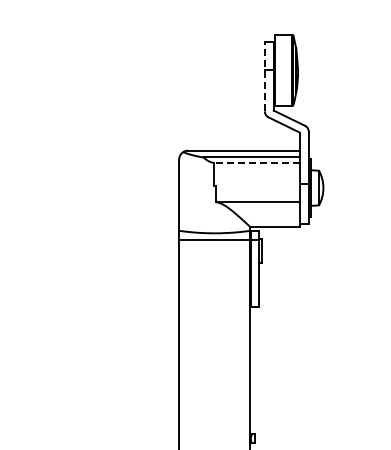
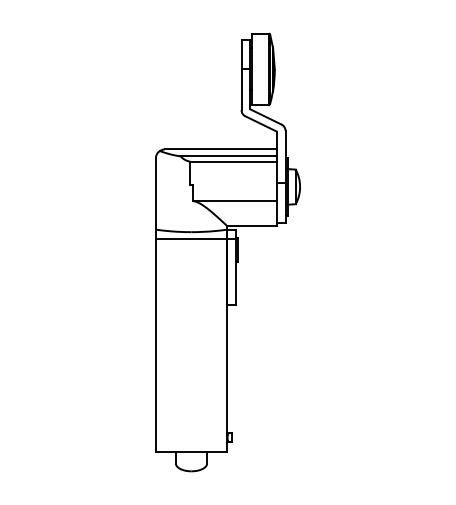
line: (264, 76) -> (241, 75), dashed -> solid
line: (256, 162) -> (233, 161), dashed -> solid

